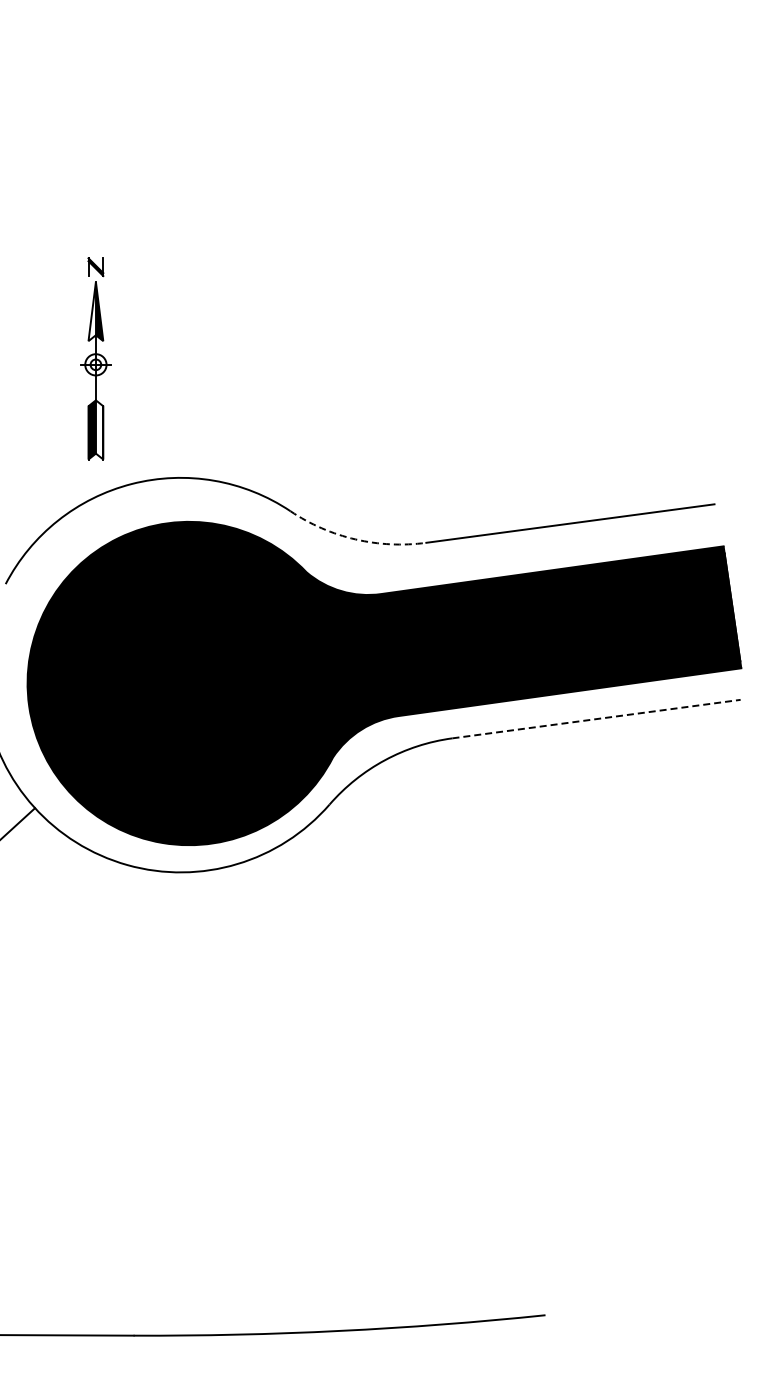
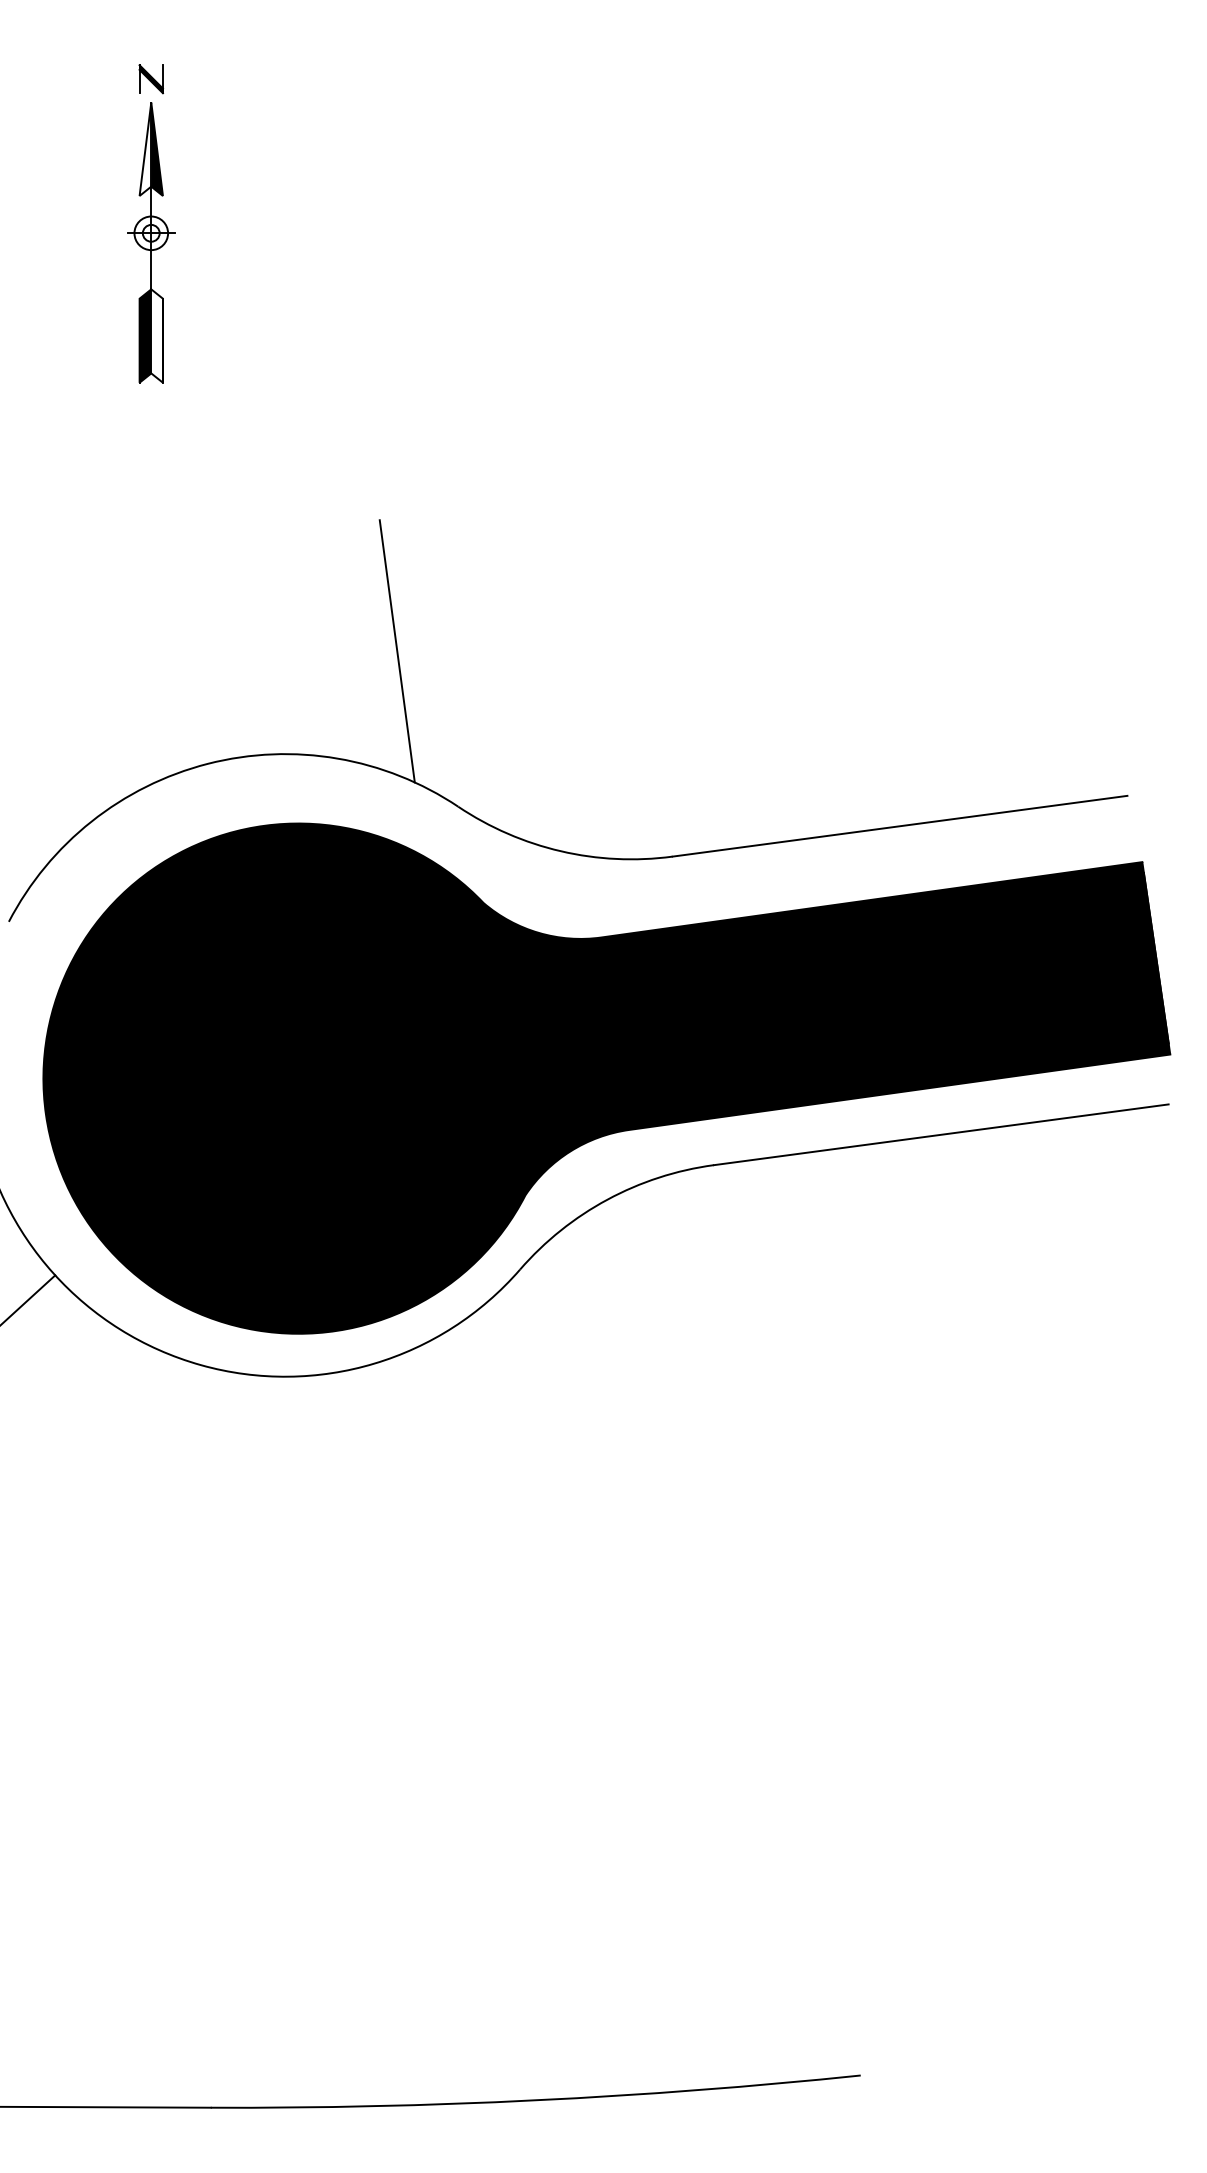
part: (95, 358) -> (150, 223), moved
line: (251, 412) -> (396, 650), added
arc: (355, 539) -> (560, 851), dashed -> solid
line: (597, 719) -> (942, 1135), dashed -> solid

